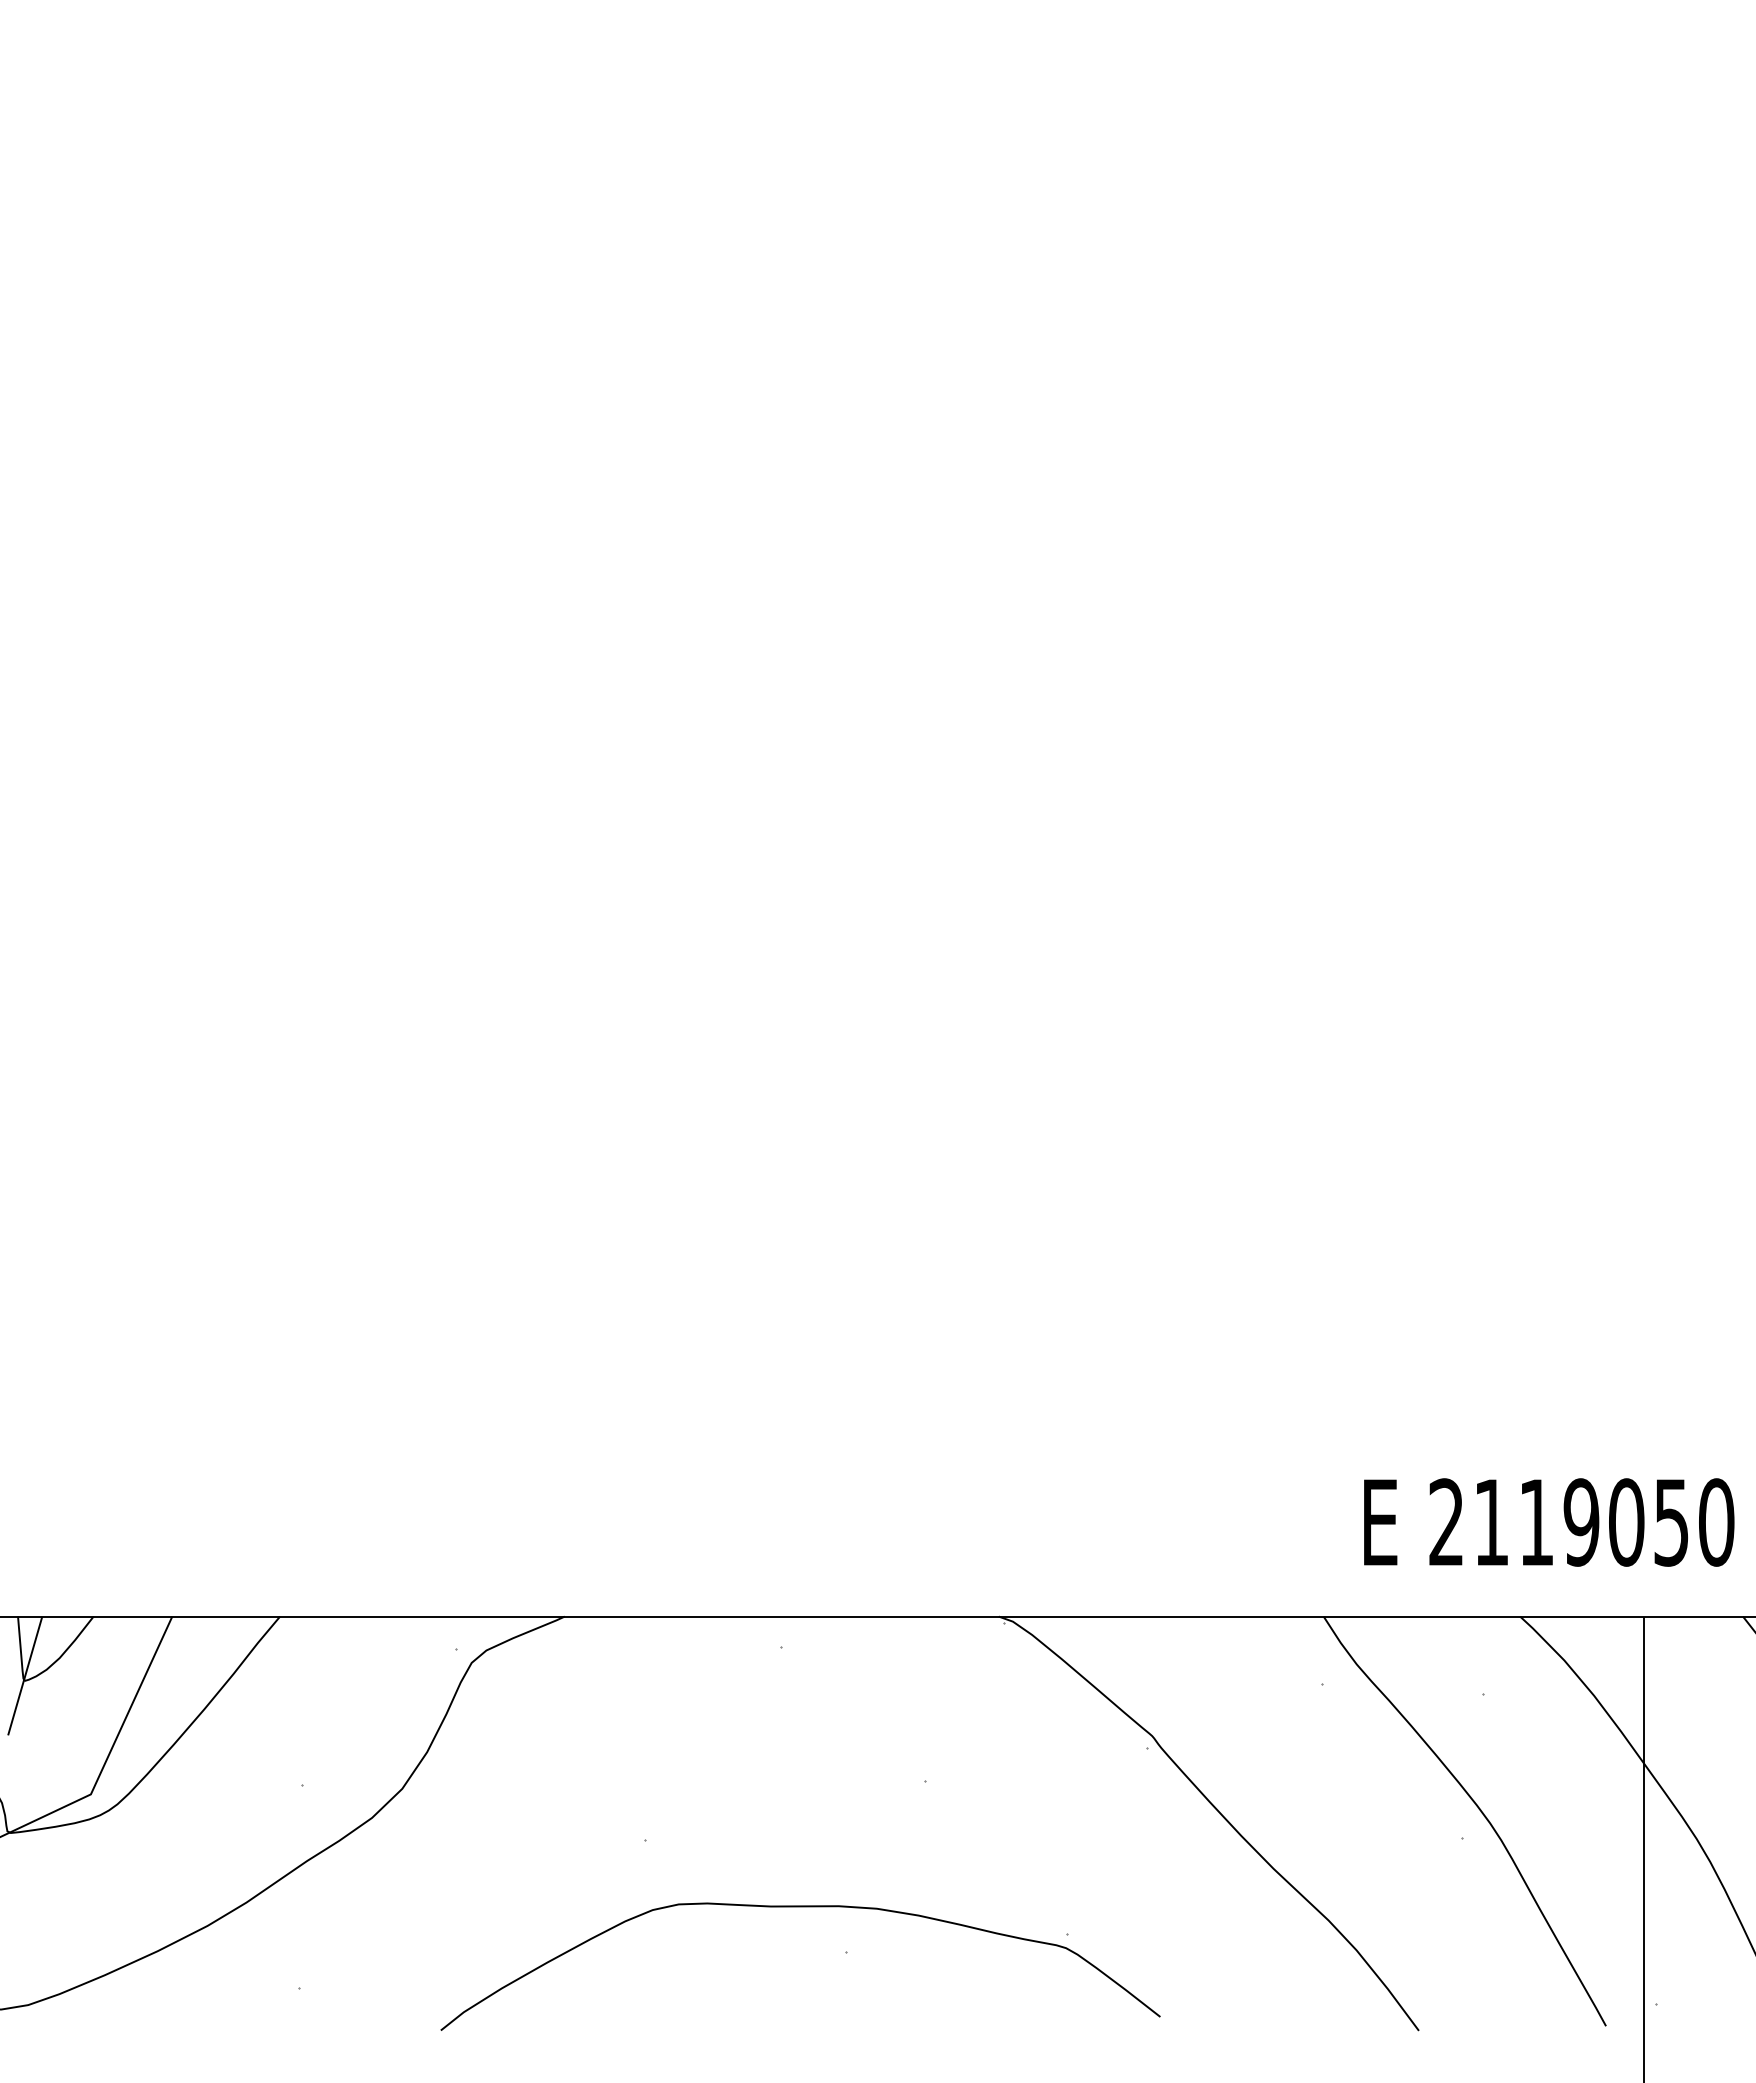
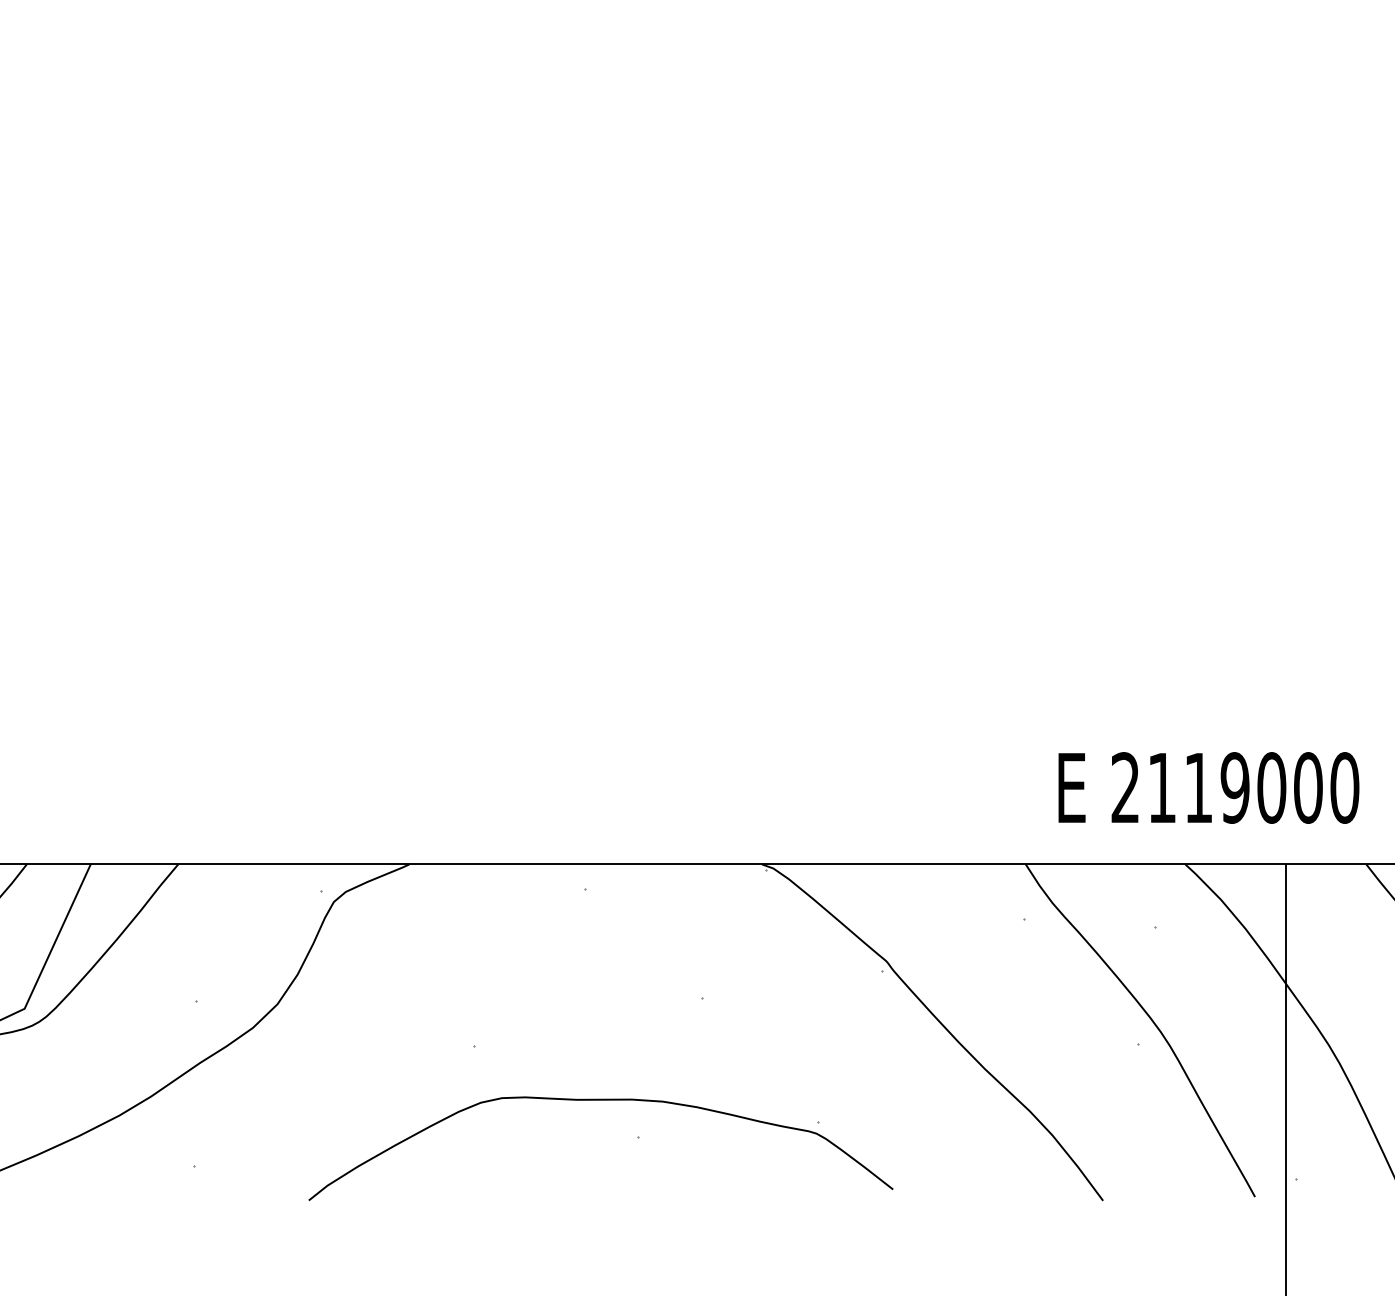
text: (1671, 1522) -> (1308, 787), 2119050 -> 2119000

